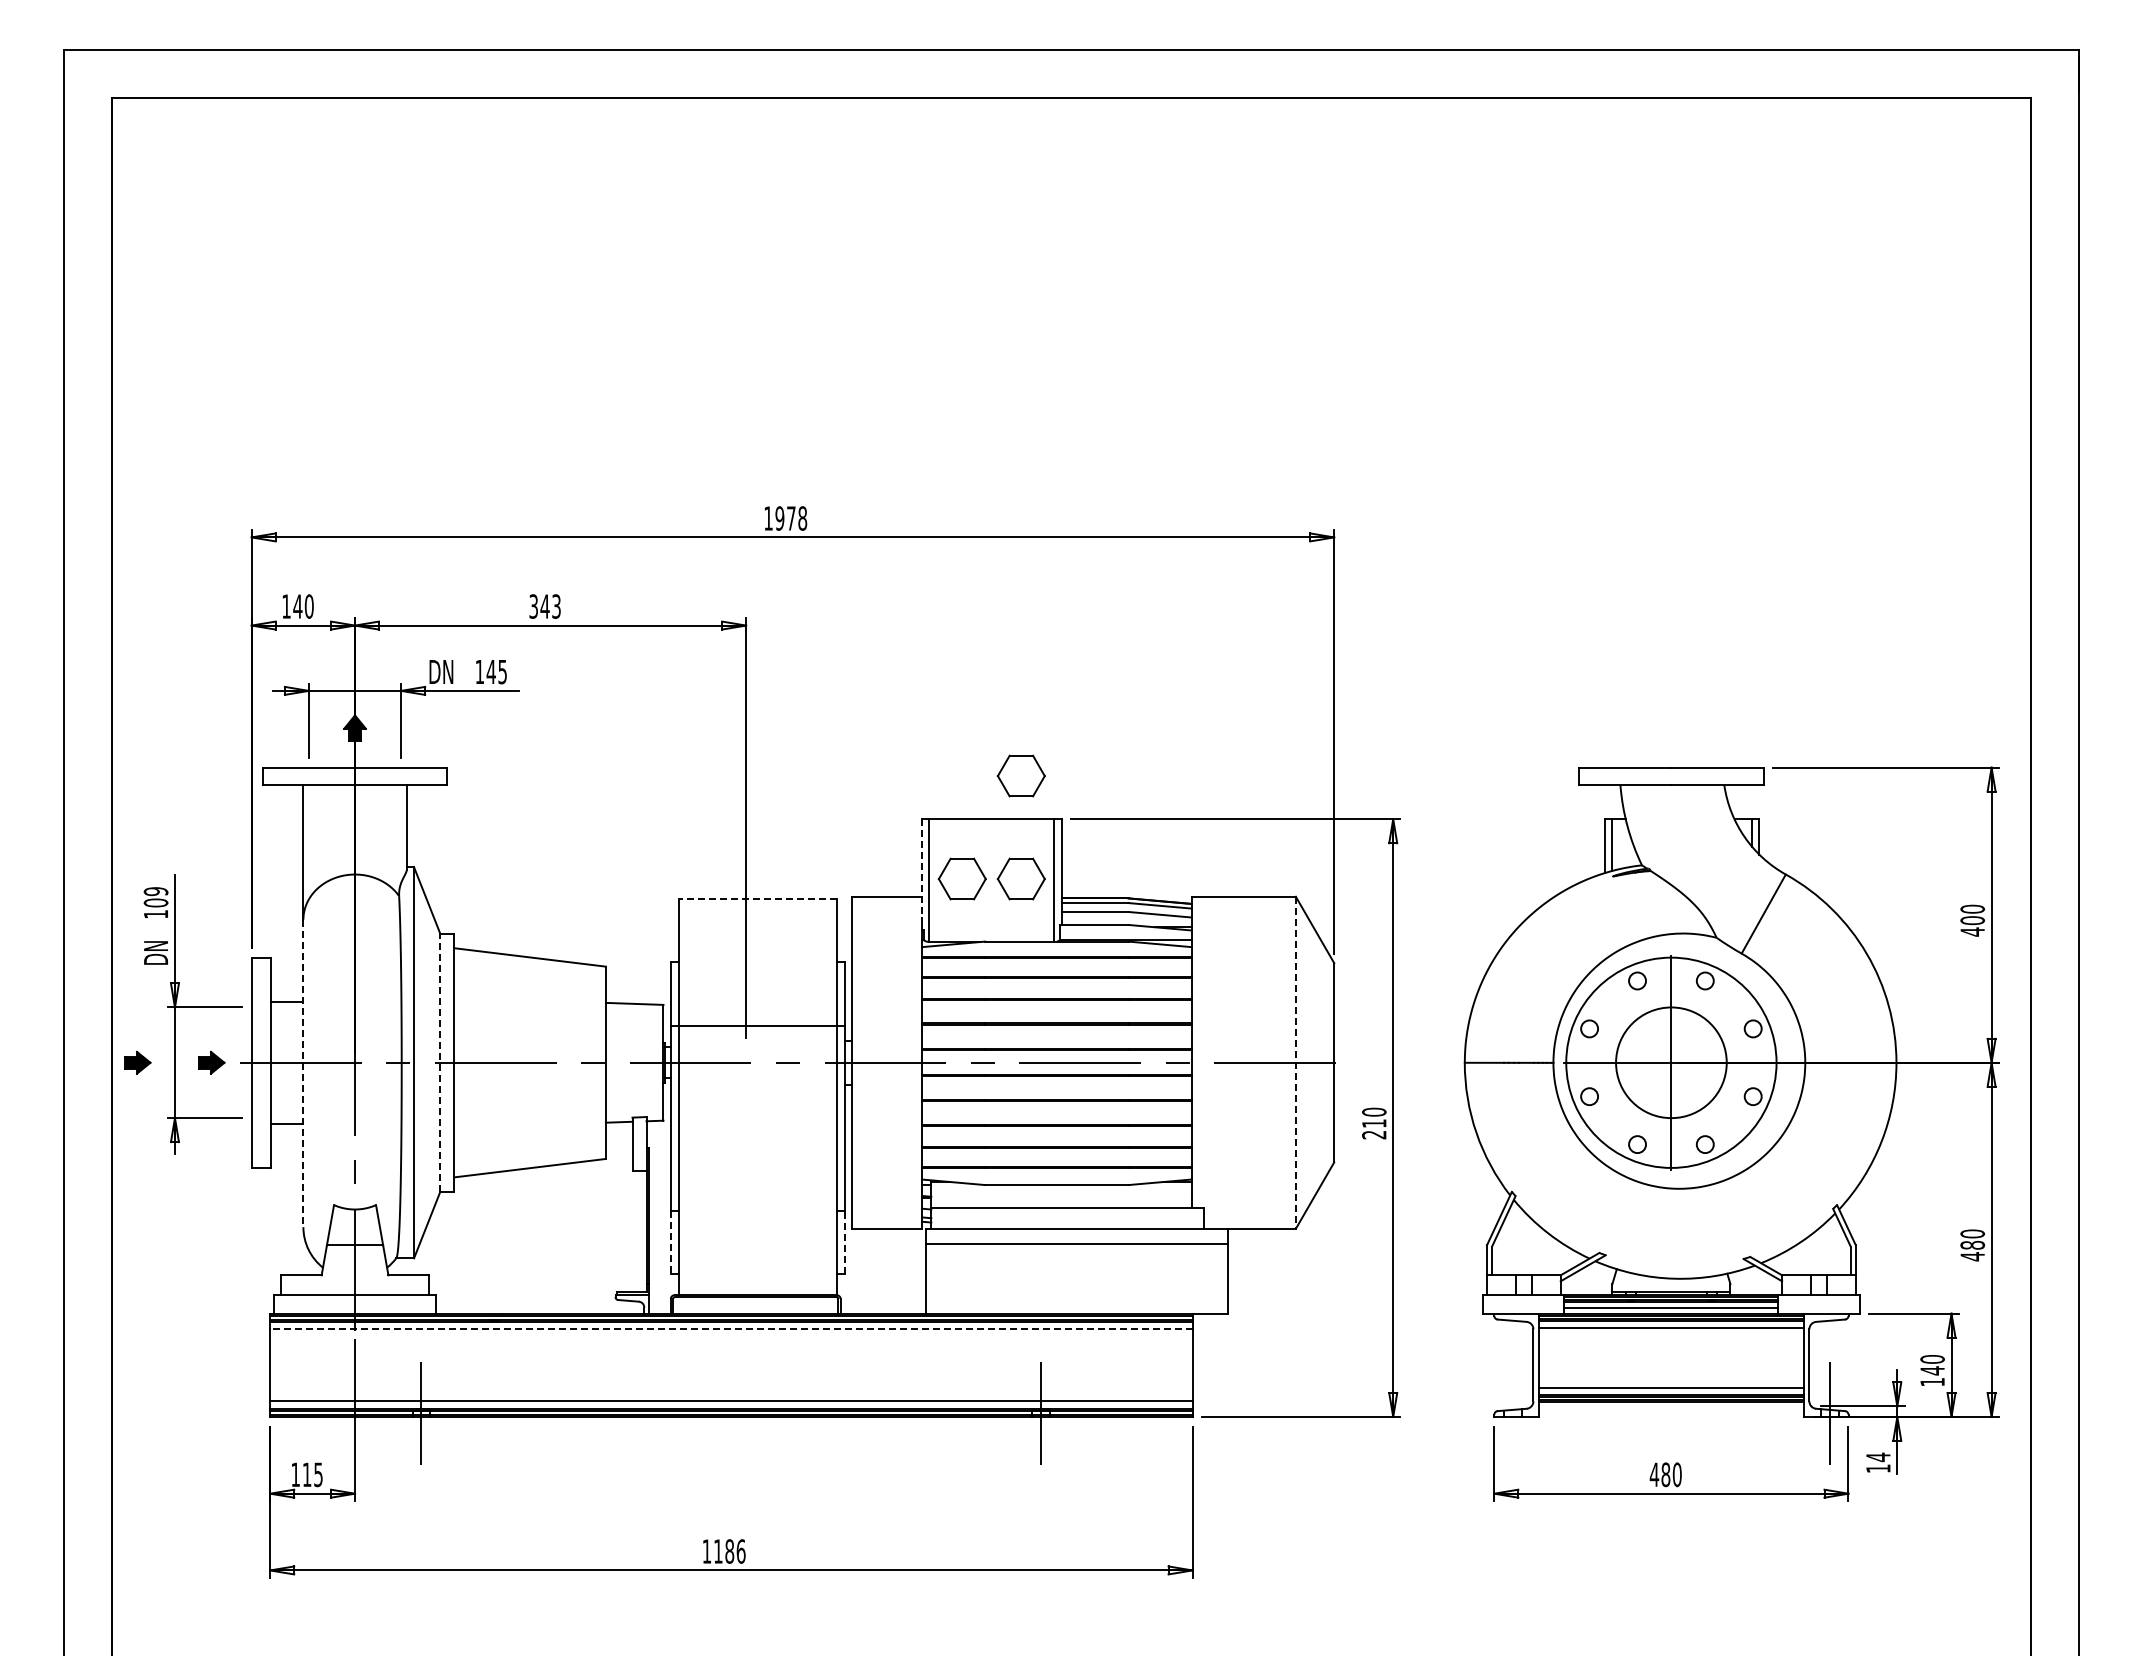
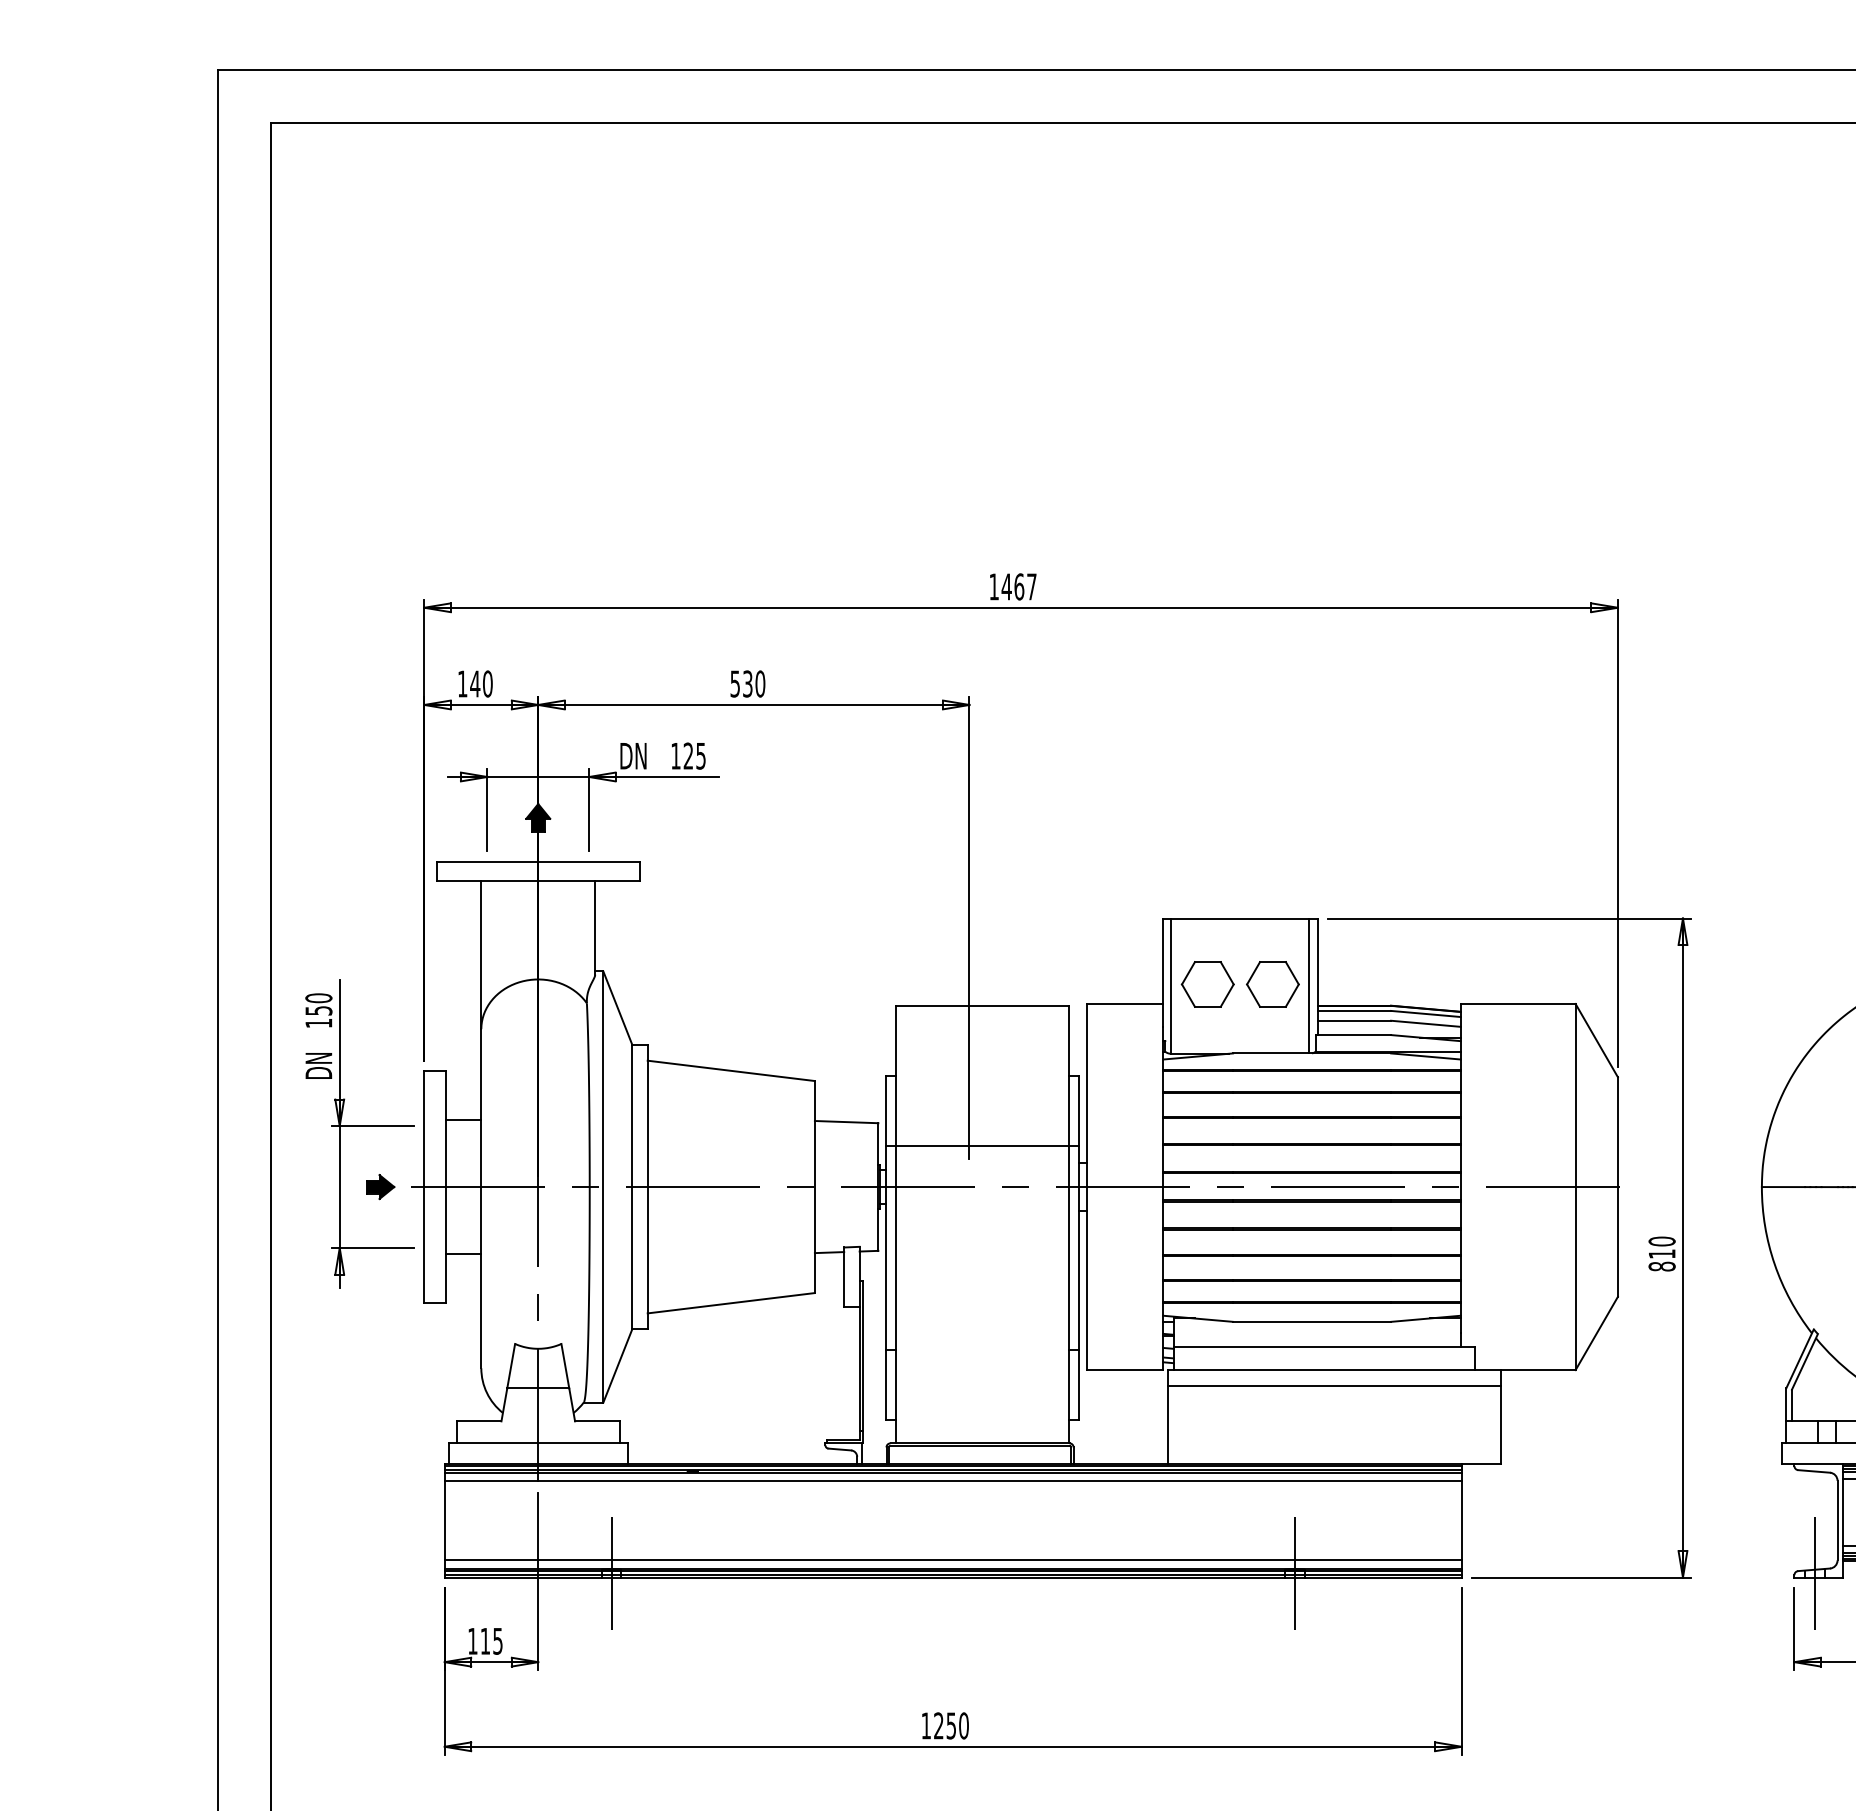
text: (791, 518) -> (1019, 586), 1978 -> 1467
text: (544, 606) -> (747, 683), 343 -> 530
text: (490, 671) -> (687, 755), 145 -> 125
part: (1020, 775) -> (1272, 870), removed
line: (921, 868) -> (1162, 972), dashed -> solid
text: (155, 897) -> (318, 1004), 109 -> 150
line: (757, 898) -> (982, 1005), dashed -> solid
part: (137, 1062) -> (298, 1186), removed
line: (440, 1062) -> (632, 1186), dashed -> solid
line: (1295, 1063) -> (1575, 1187), dashed -> solid
line: (303, 1073) -> (481, 1198), dashed -> solid
text: (1374, 1134) -> (1662, 1266), 210 -> 810
line: (670, 1242) -> (886, 1385), dashed -> solid
line: (845, 1242) -> (1079, 1385), dashed -> solid
line: (730, 1329) -> (952, 1481), dashed -> solid
line: (1512, 1412) -> (1814, 1572), added
text: (729, 1551) -> (951, 1725), 1186 -> 1250

